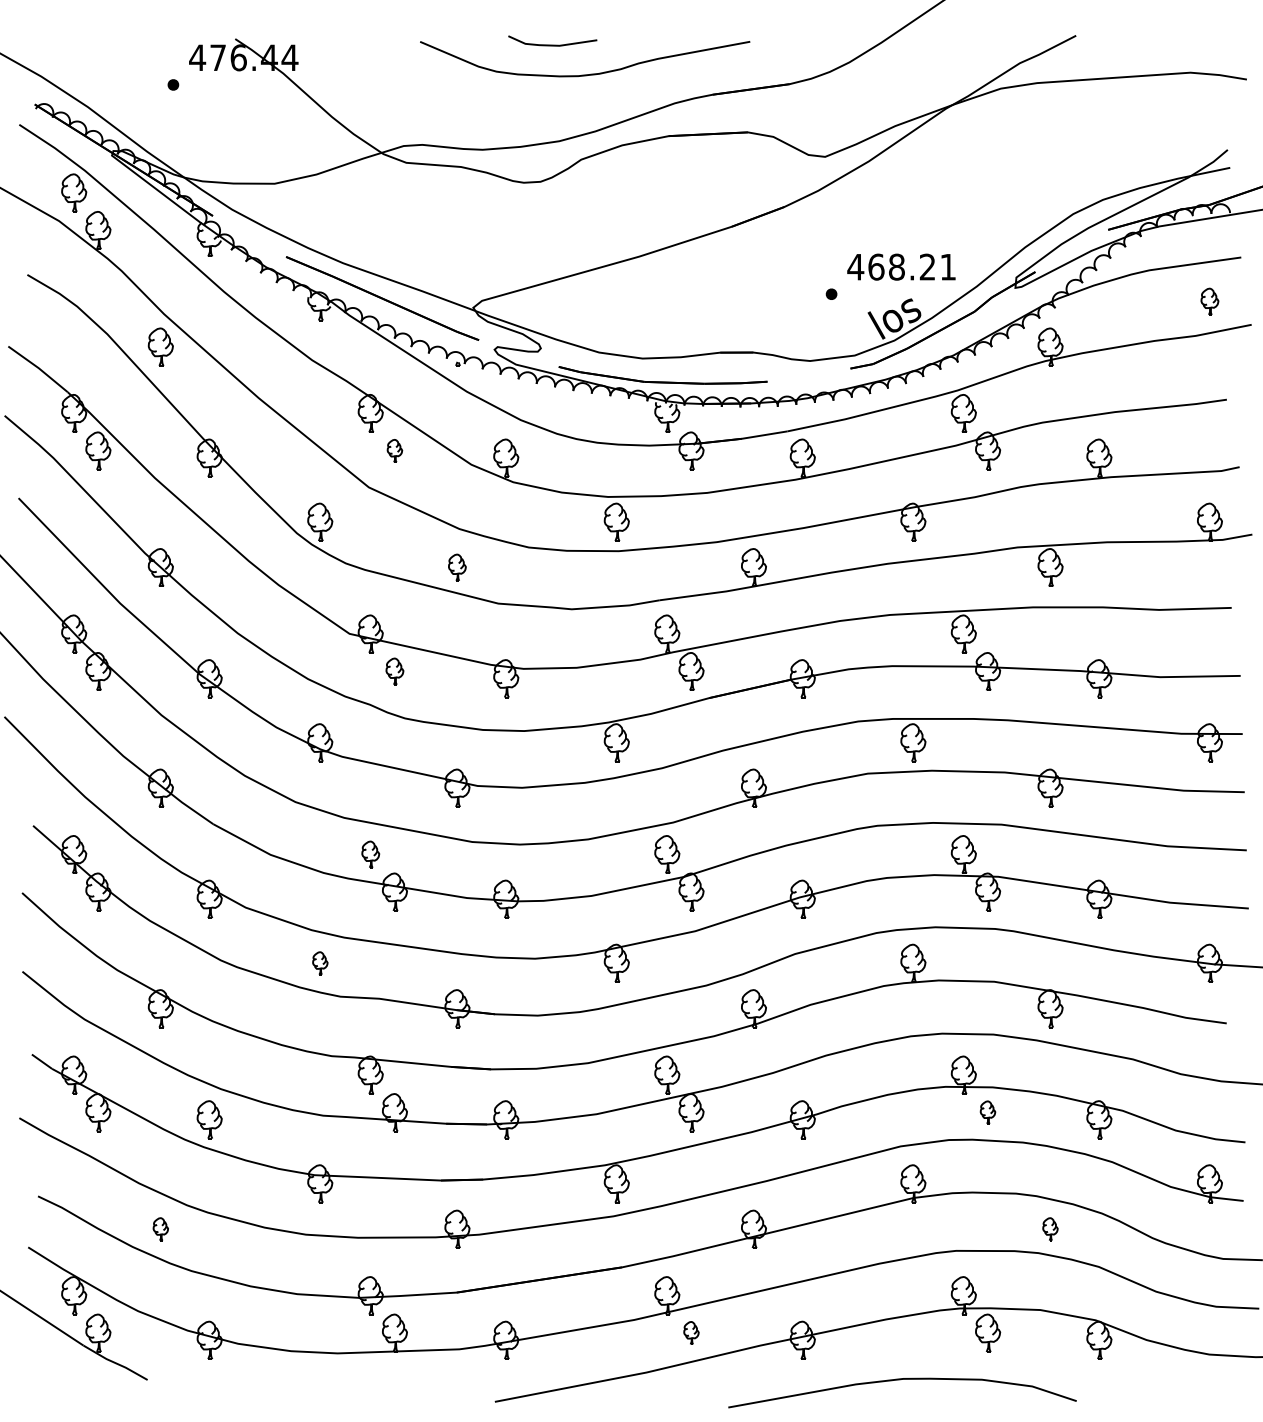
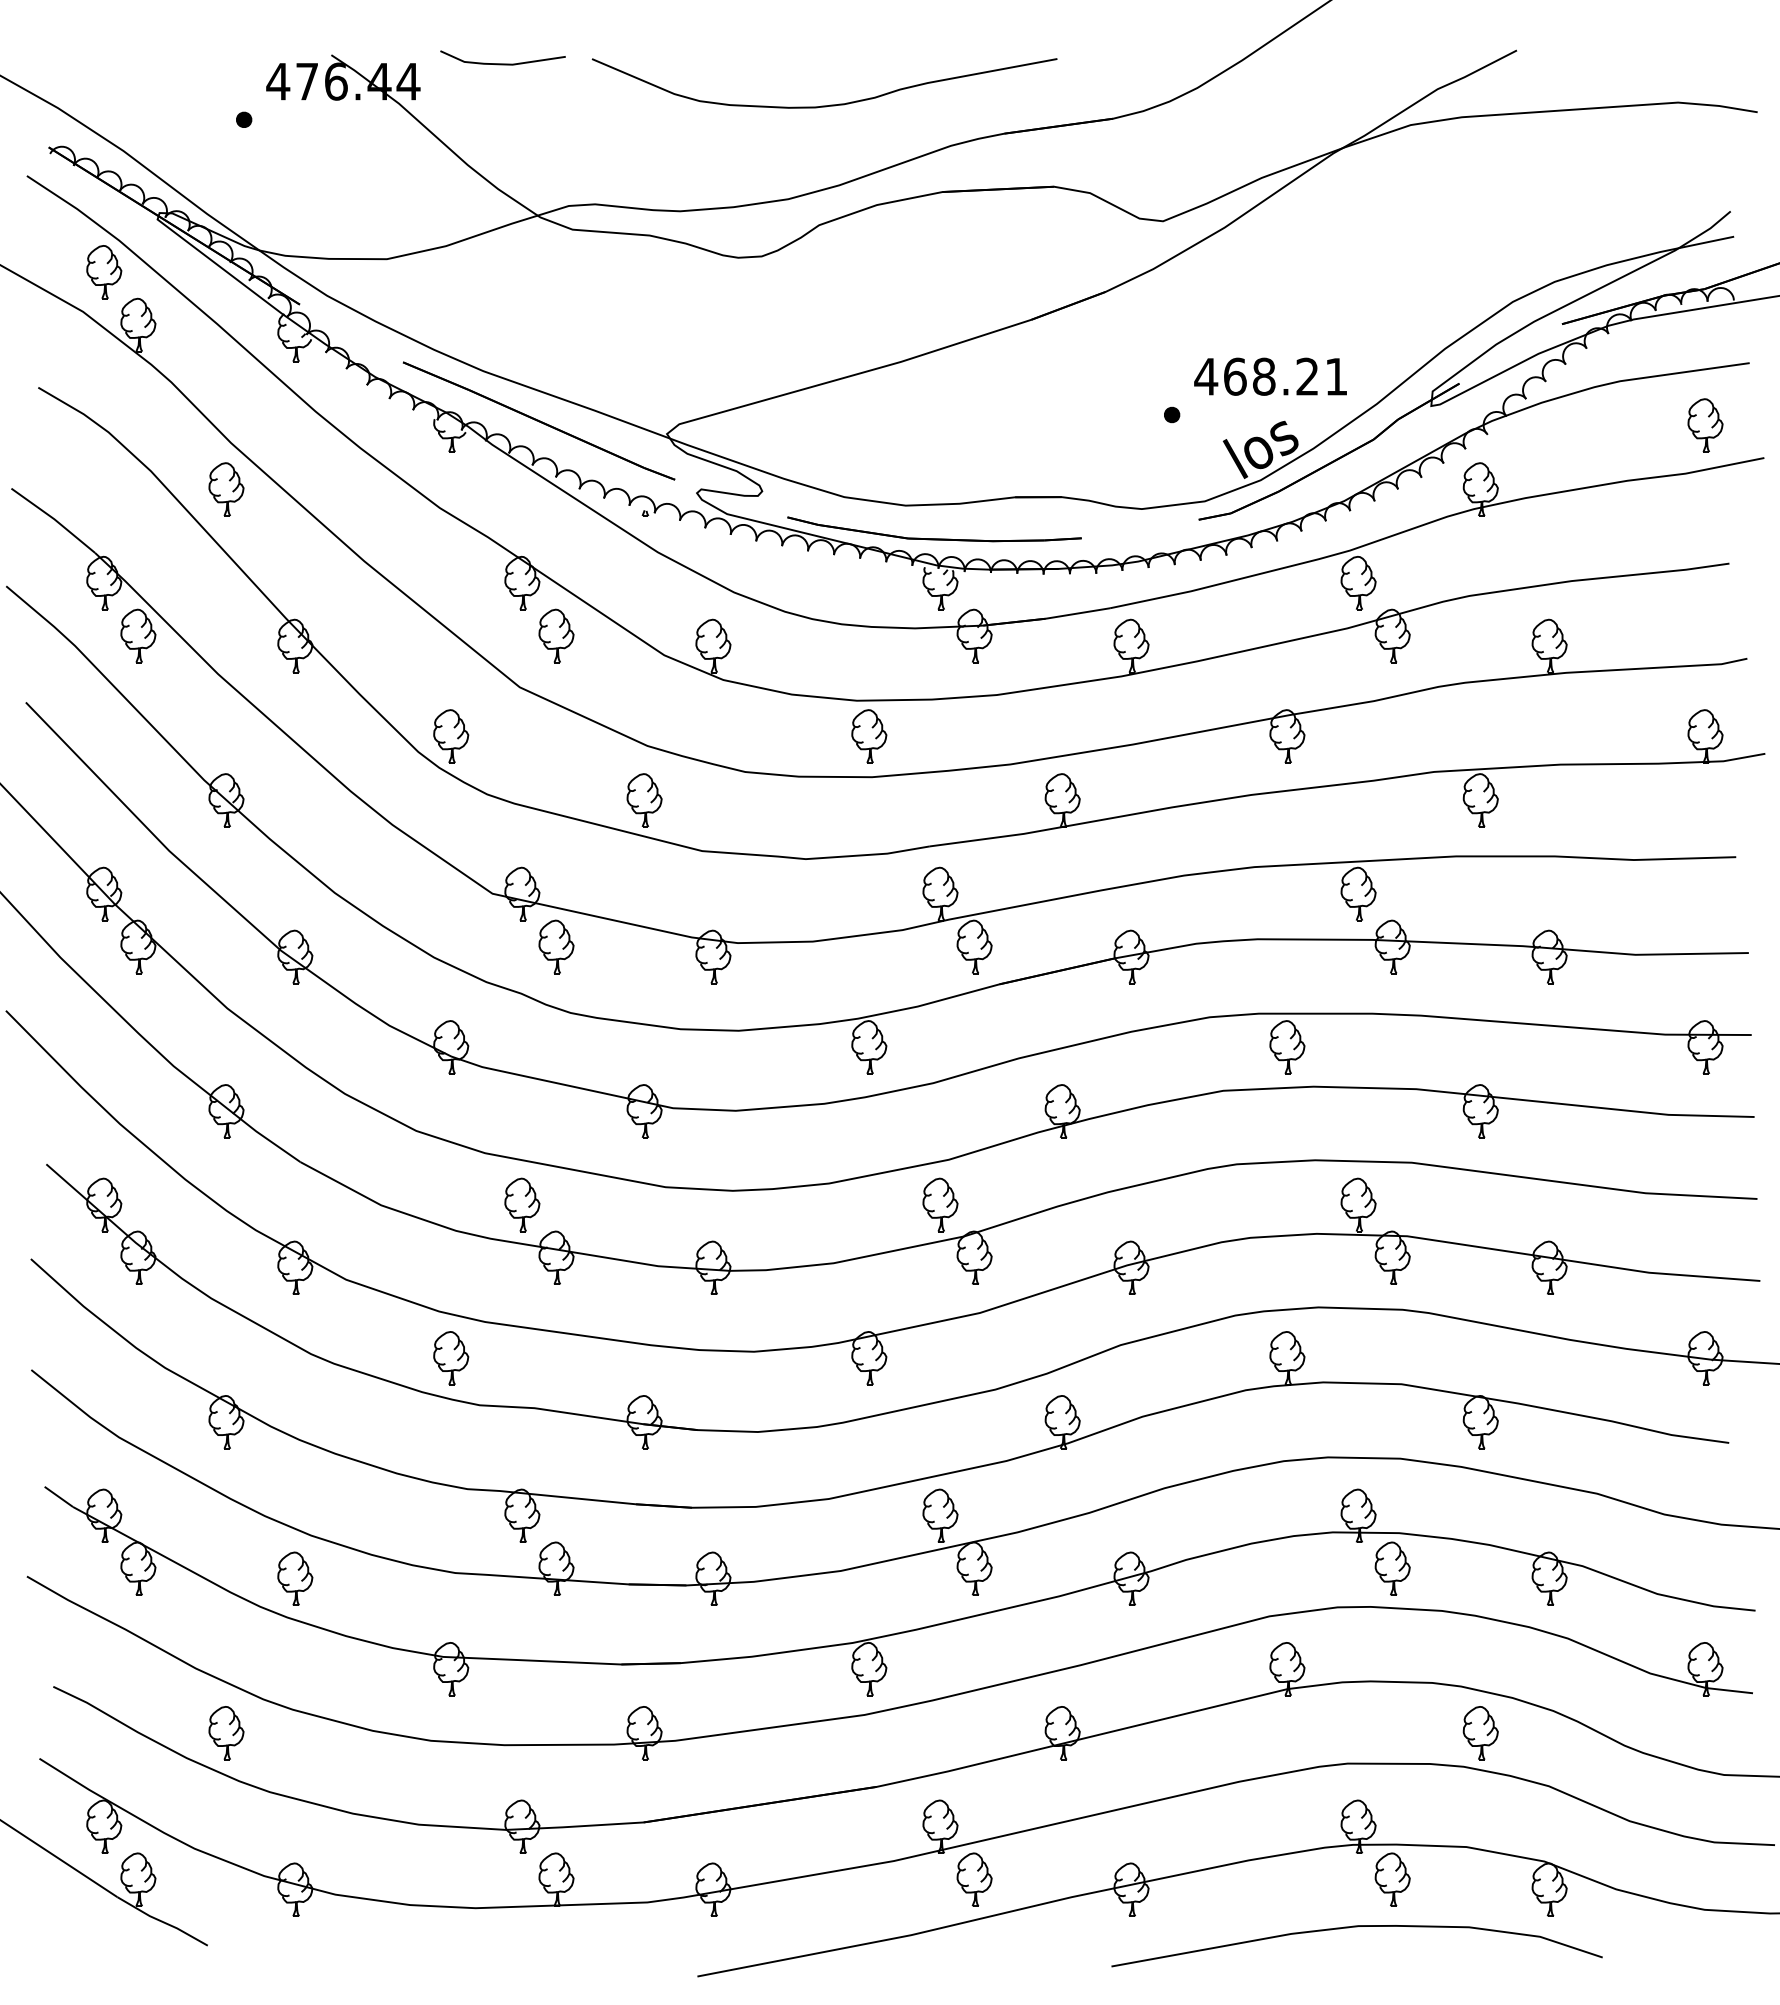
line: (552, 44) -> (502, 63), moved
part: (1209, 301) -> (1705, 425), size x1.43
part: (394, 450) -> (556, 635), size x1.67
part: (457, 567) -> (644, 800), size x1.43
part: (394, 671) -> (556, 946), size x1.43
part: (370, 854) -> (522, 1204), size x1.43
part: (320, 963) -> (451, 1358), size x1.67
part: (987, 1112) -> (1392, 1568), size x1.67
part: (160, 1229) -> (226, 1733), size x1.67
part: (1050, 1229) -> (1480, 1733), size x1.67
part: (691, 1333) -> (974, 1879), size x1.67
curve: (902, 1379) -> (1356, 1927), moved

